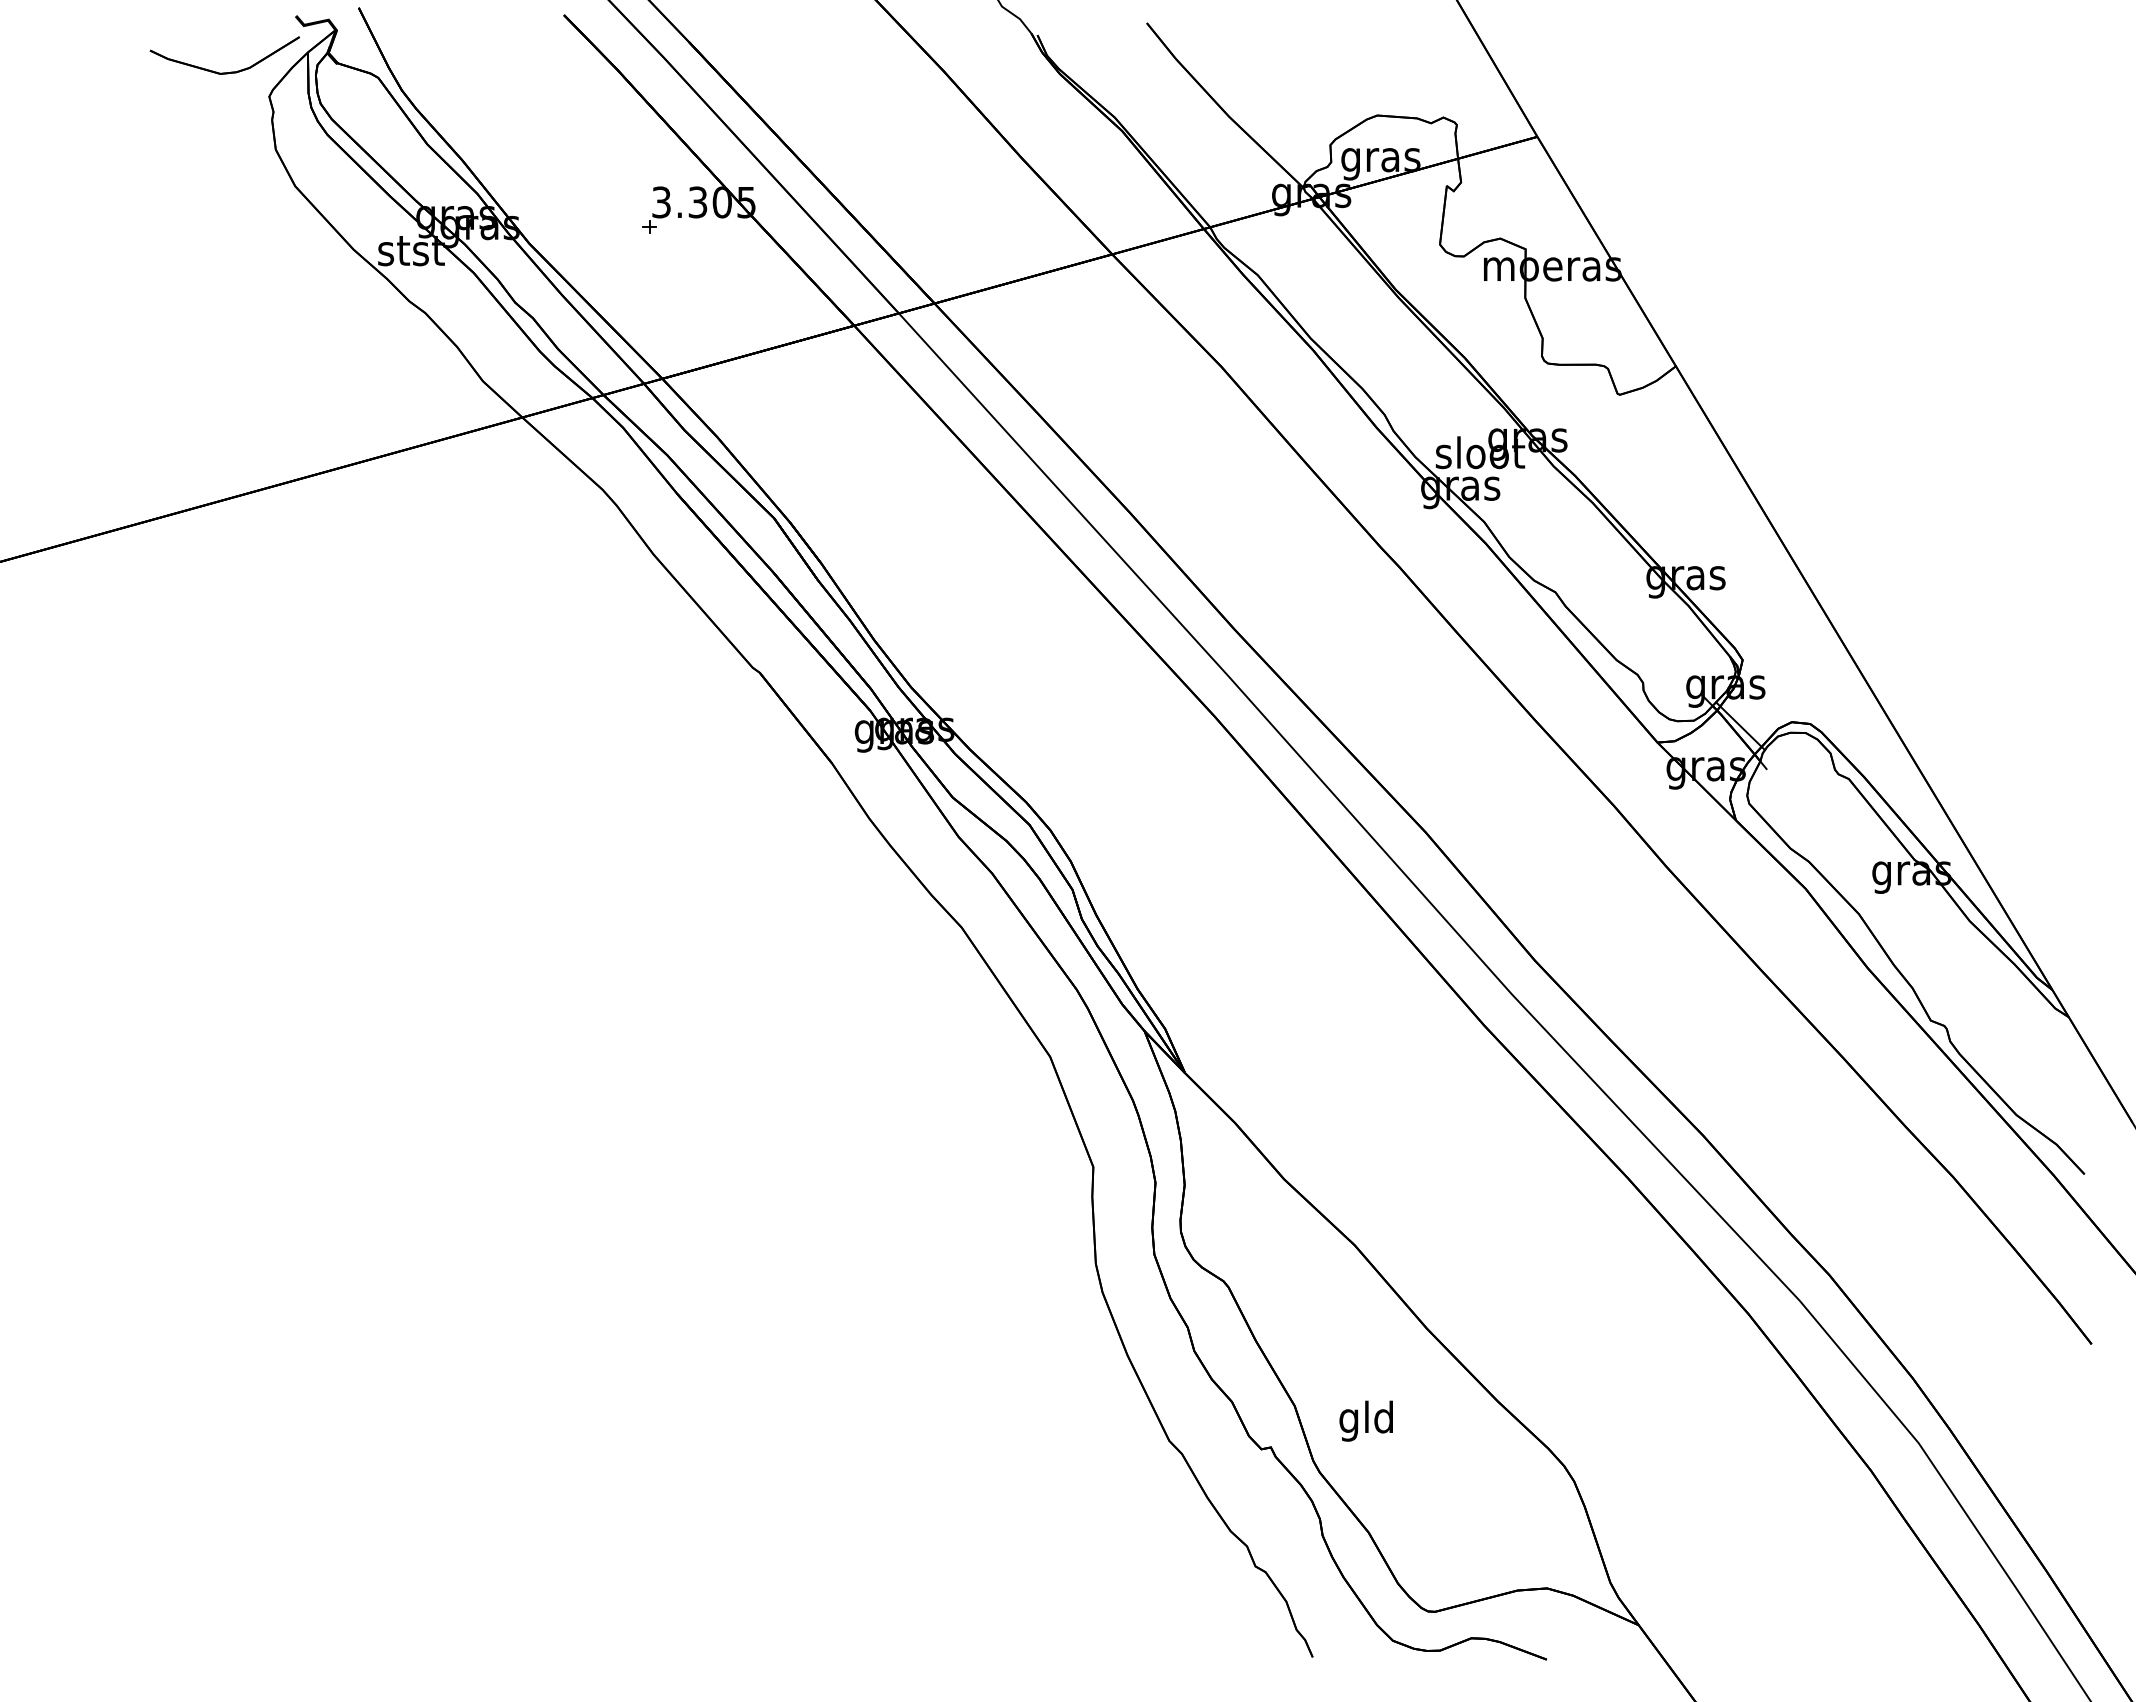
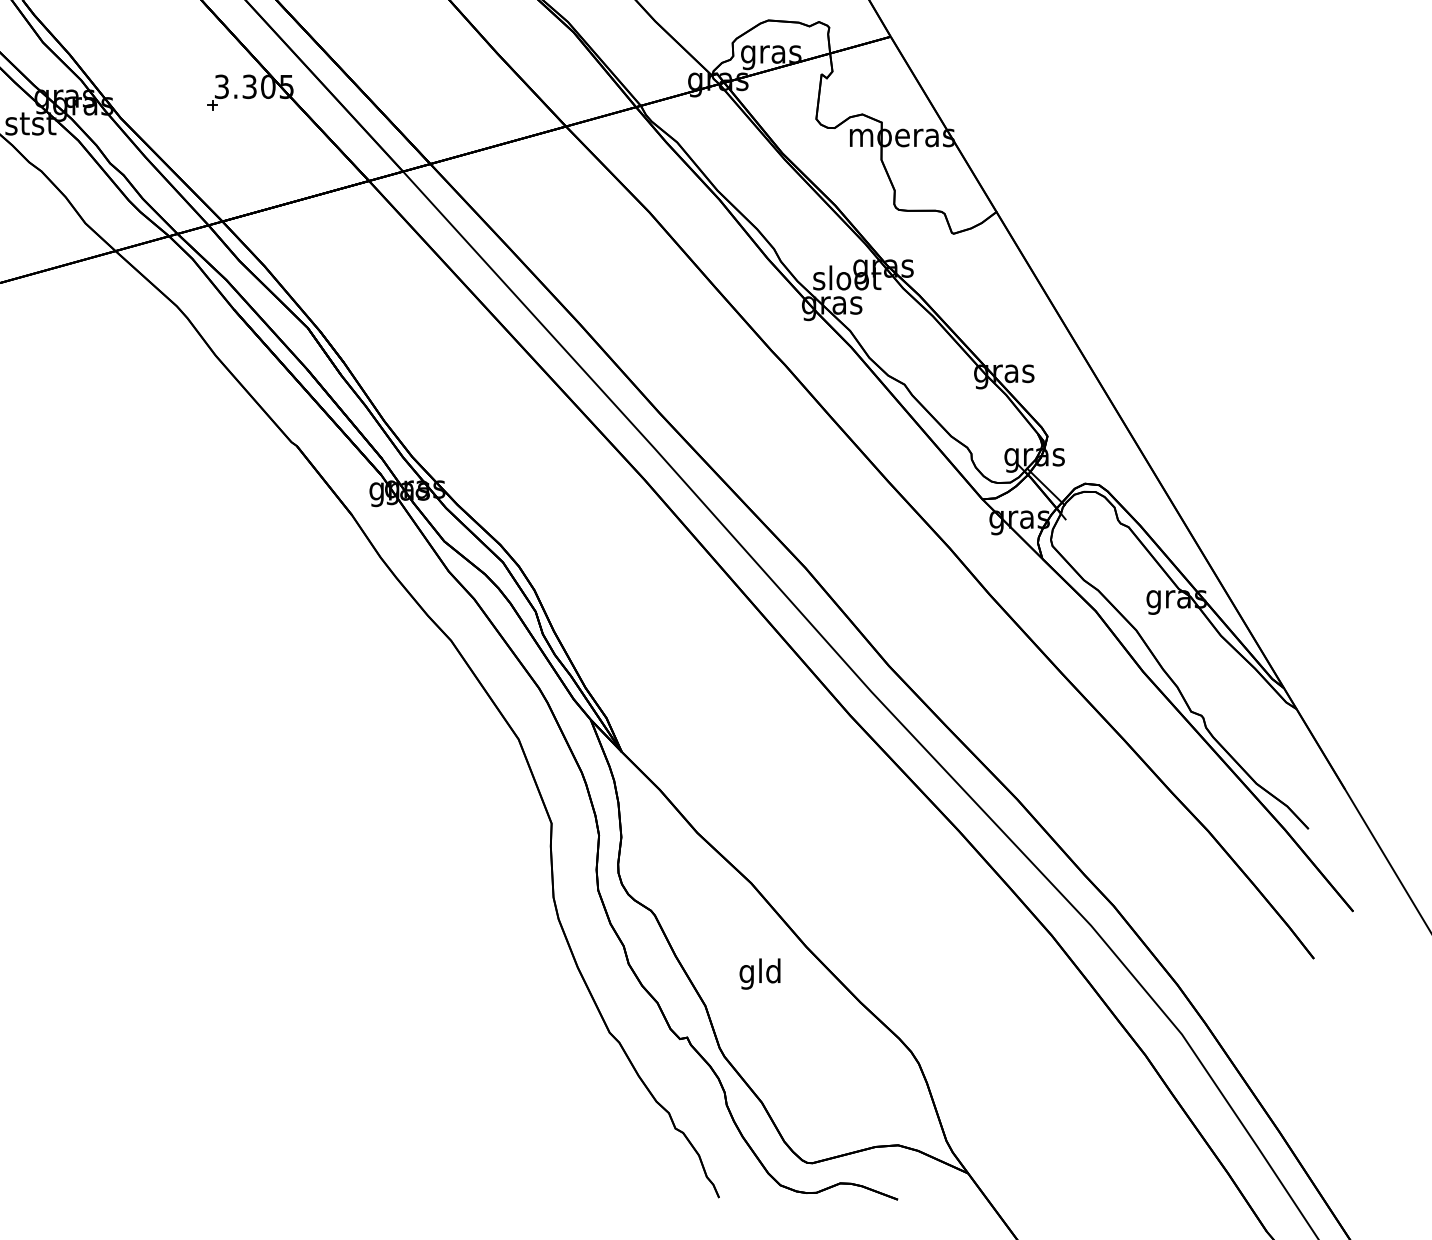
text: (1365, 1420) -> (759, 973), moved

